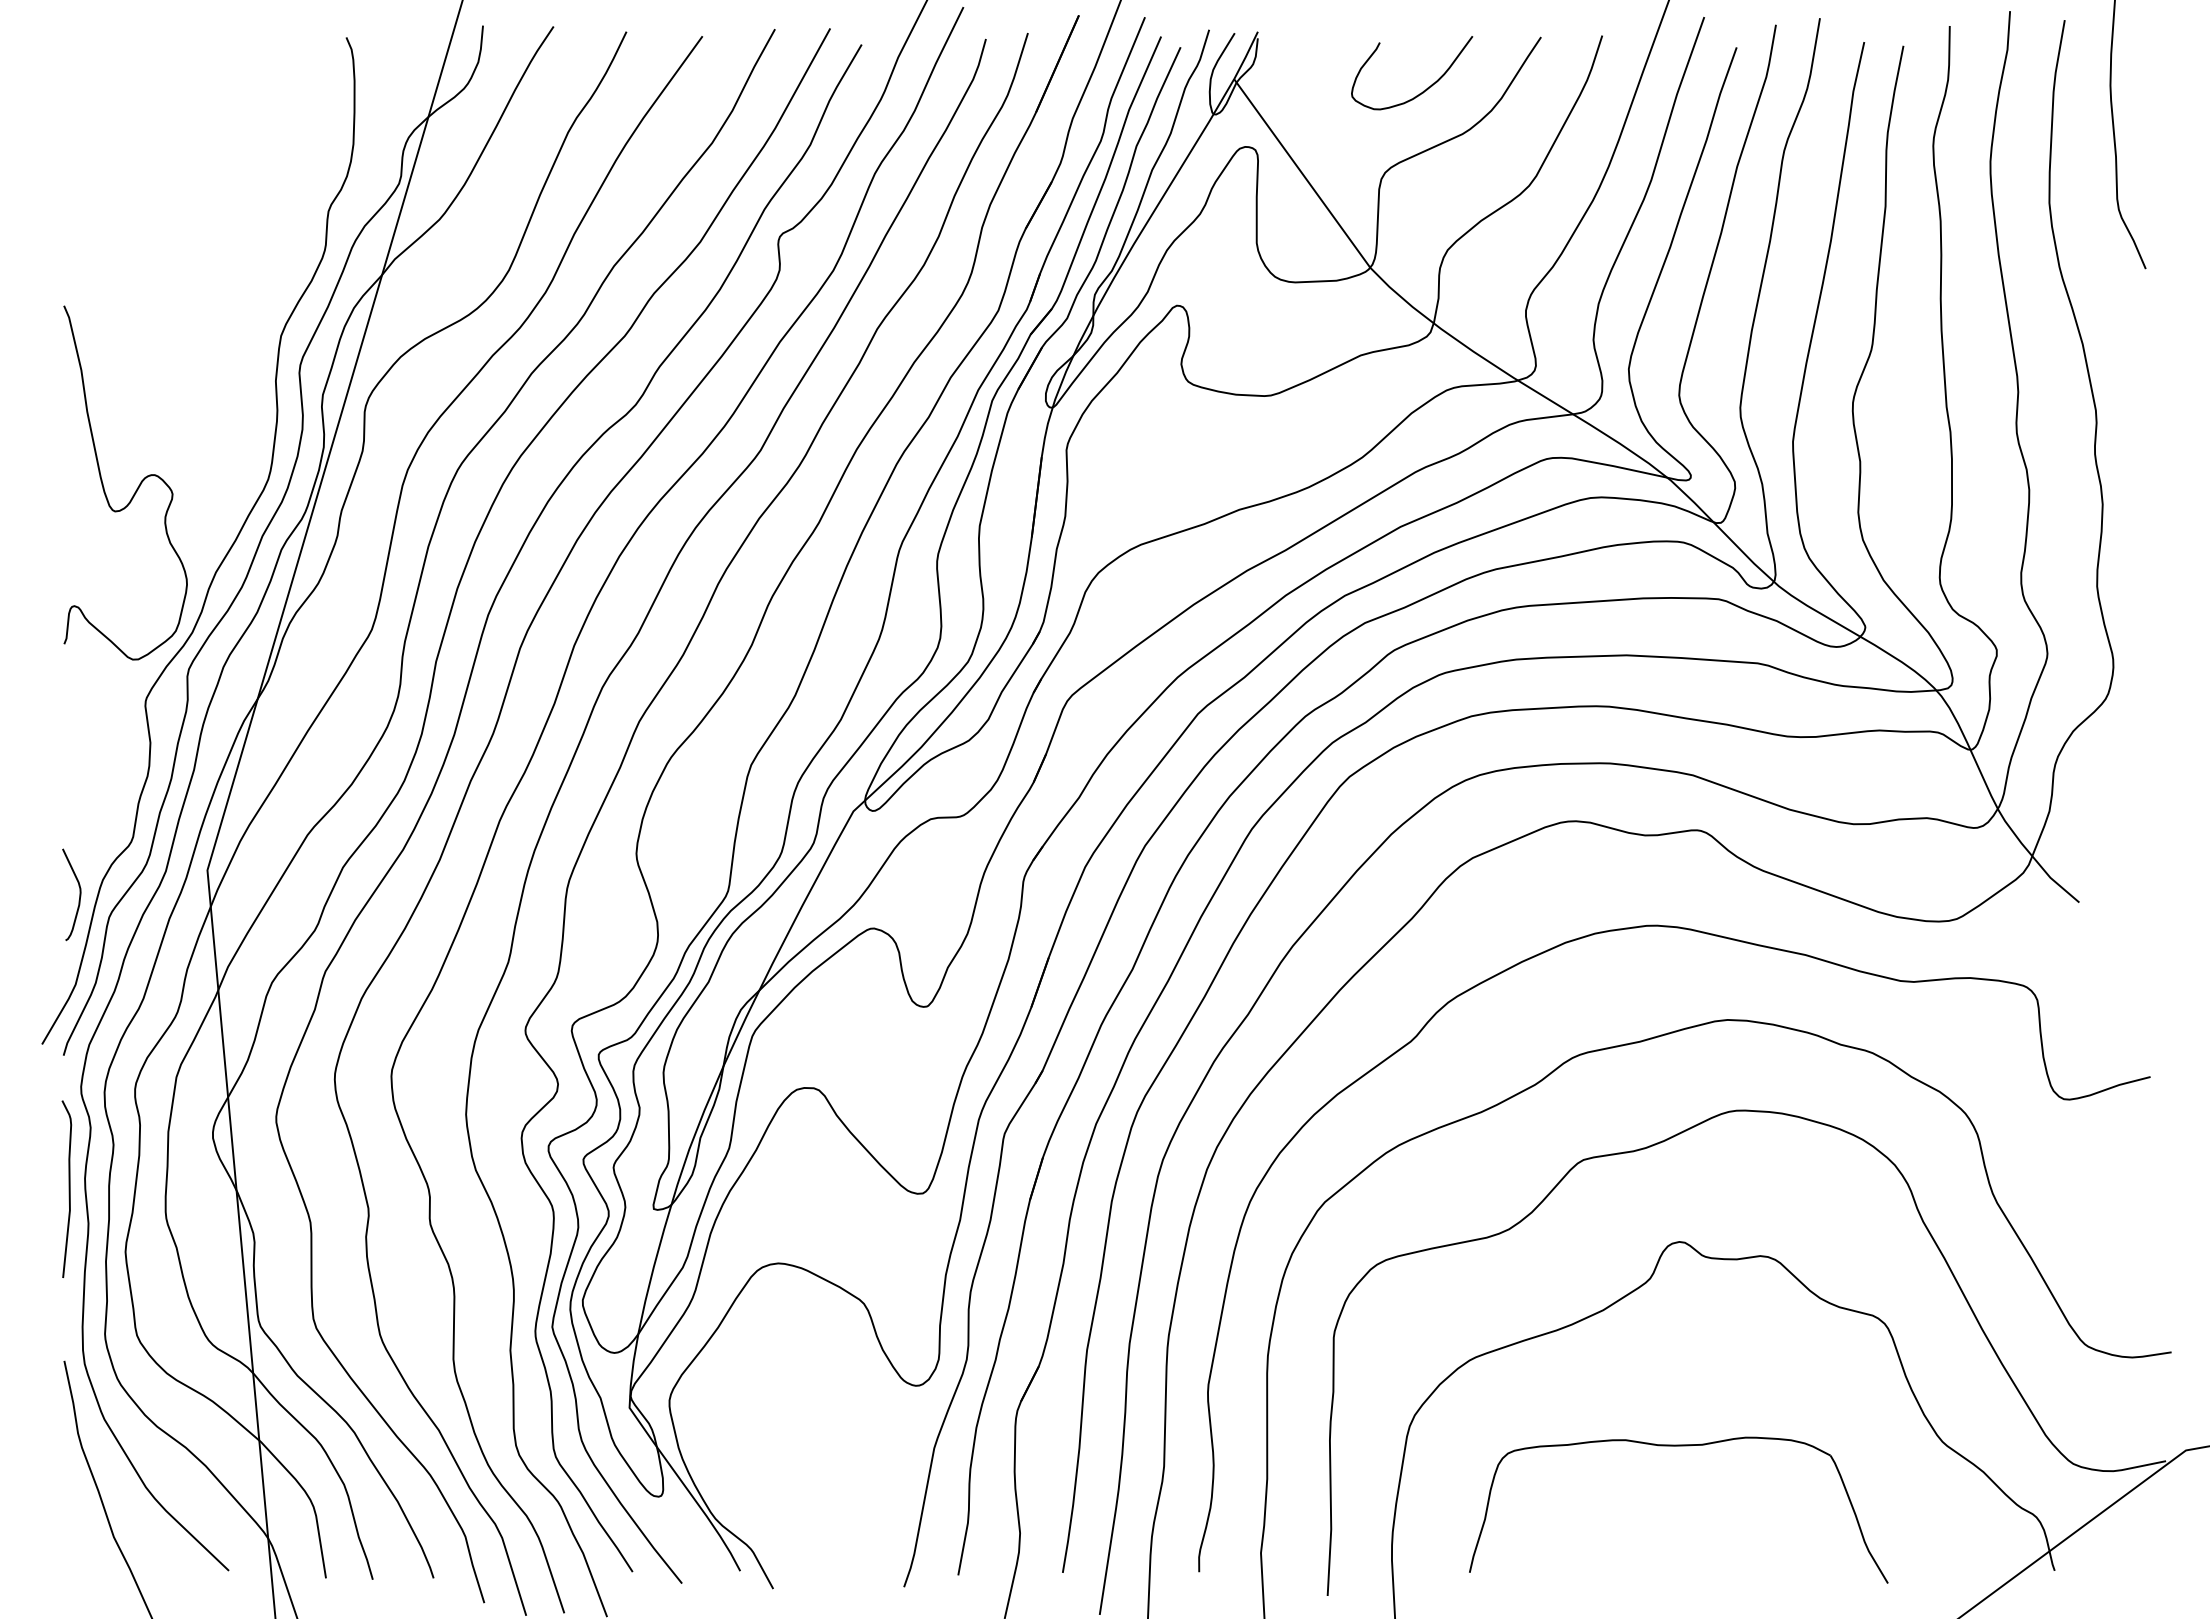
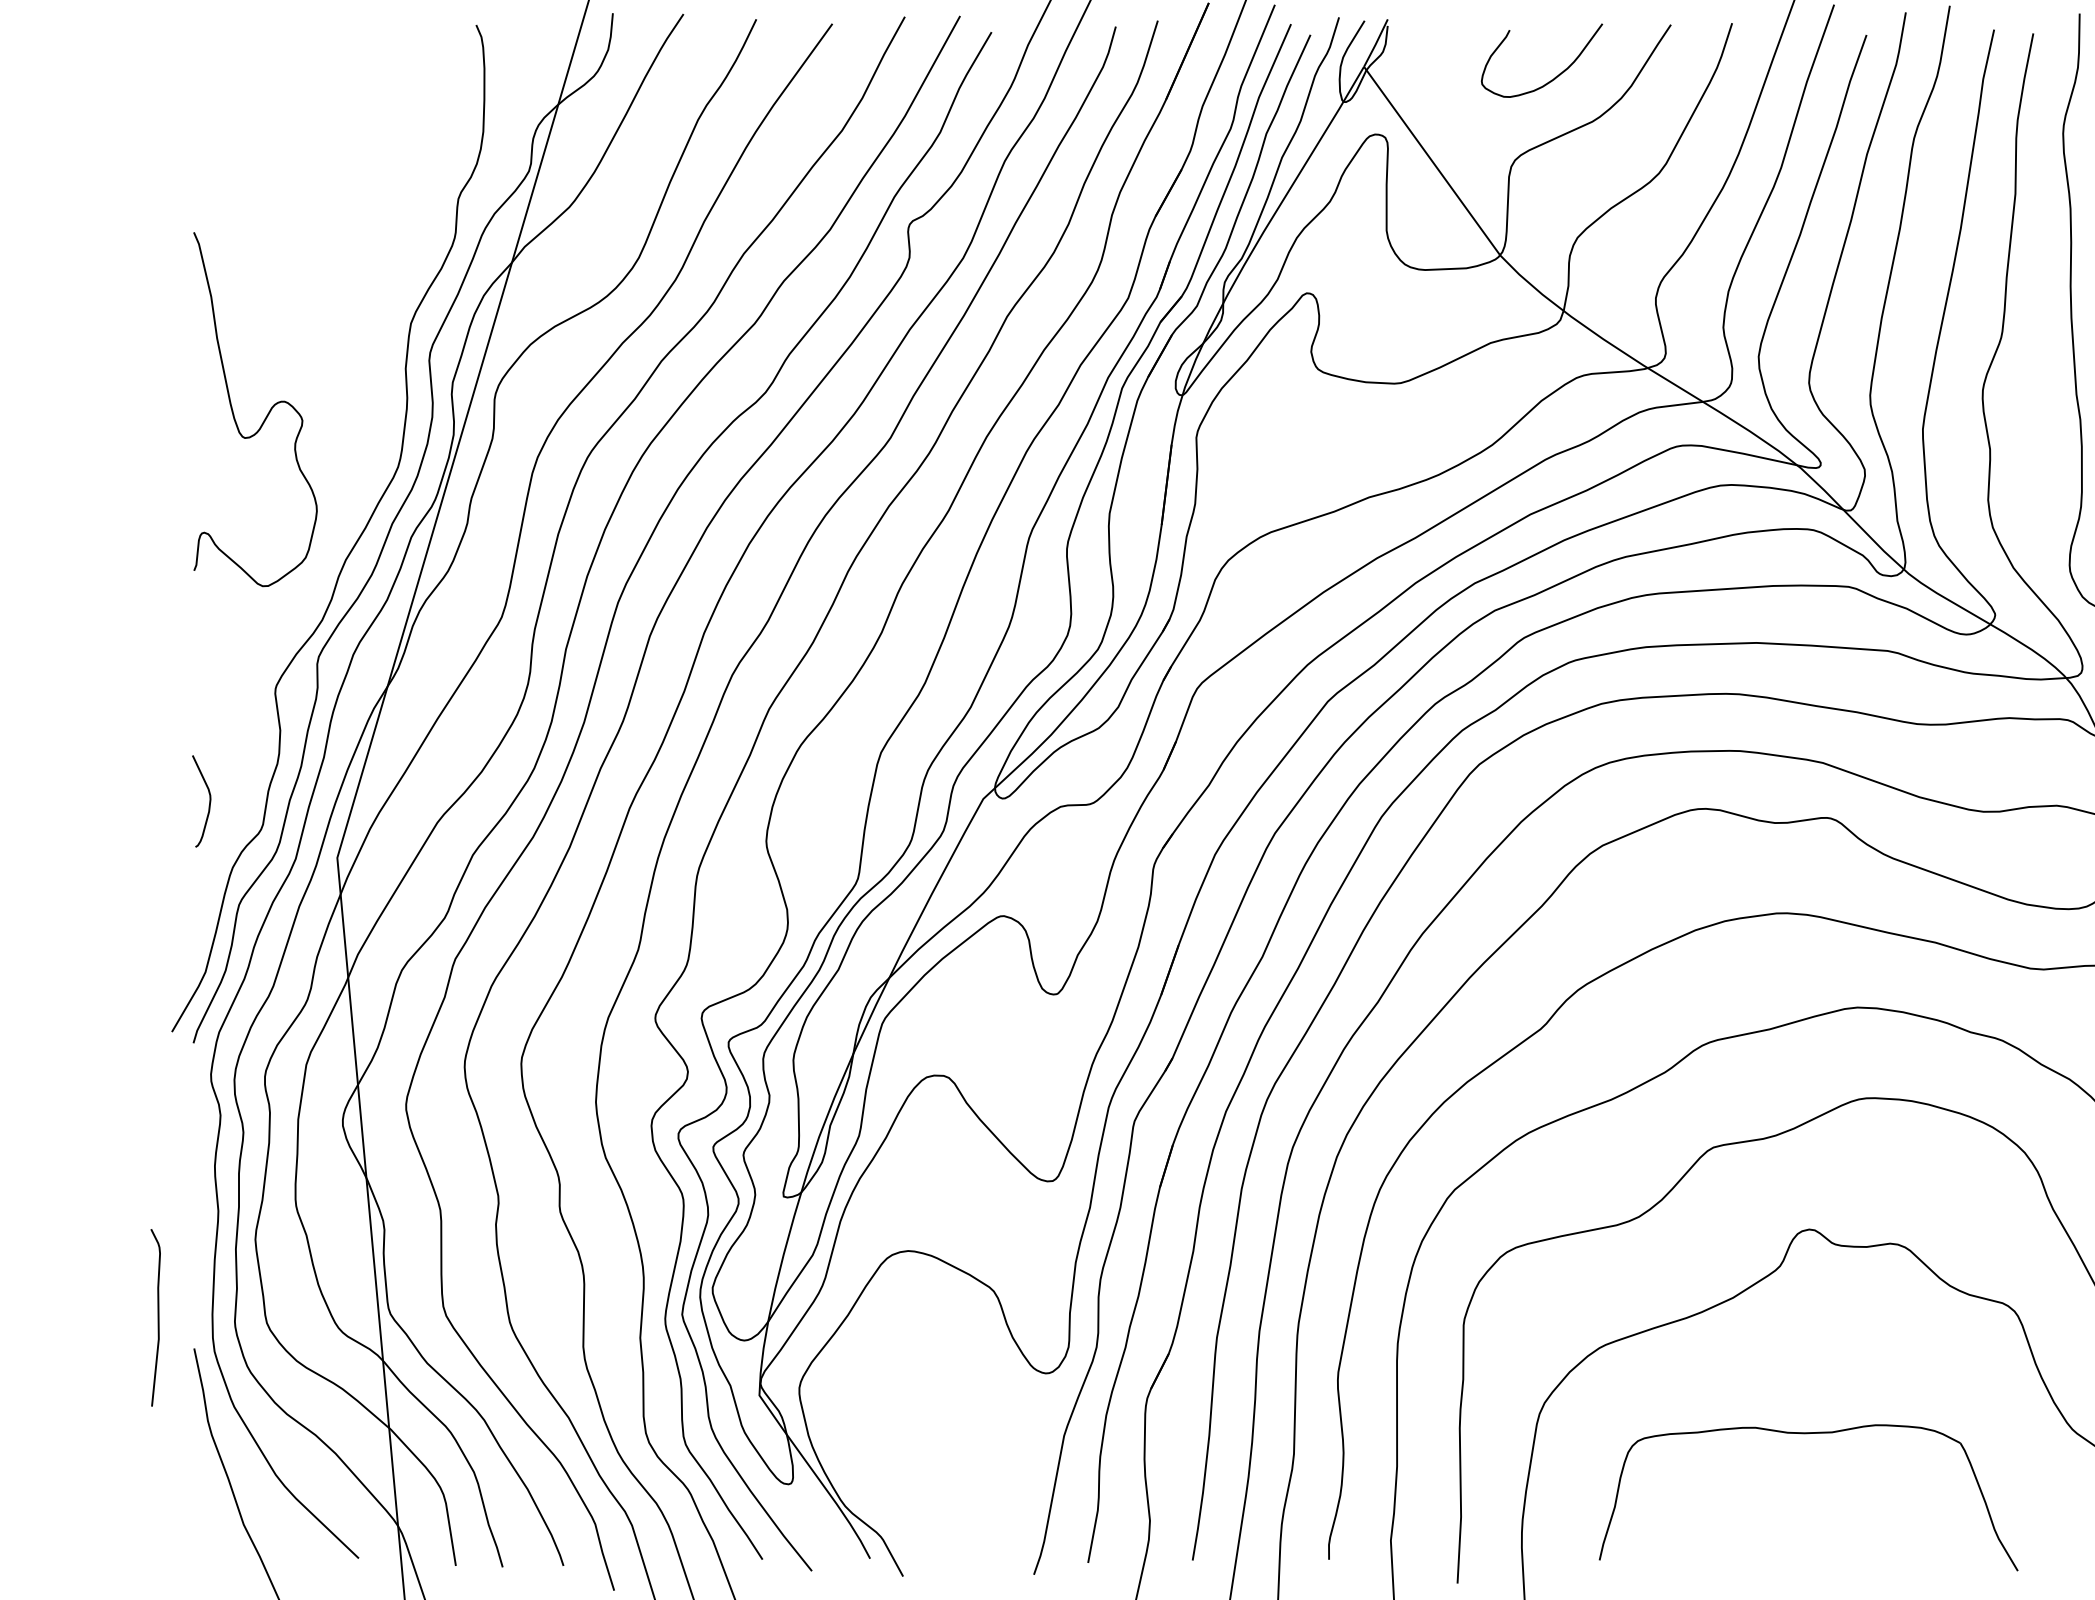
curve: (135, 490) -> (265, 417), moved
curve: (79, 894) -> (209, 801), moved
curve: (68, 1188) -> (157, 1317), moved

